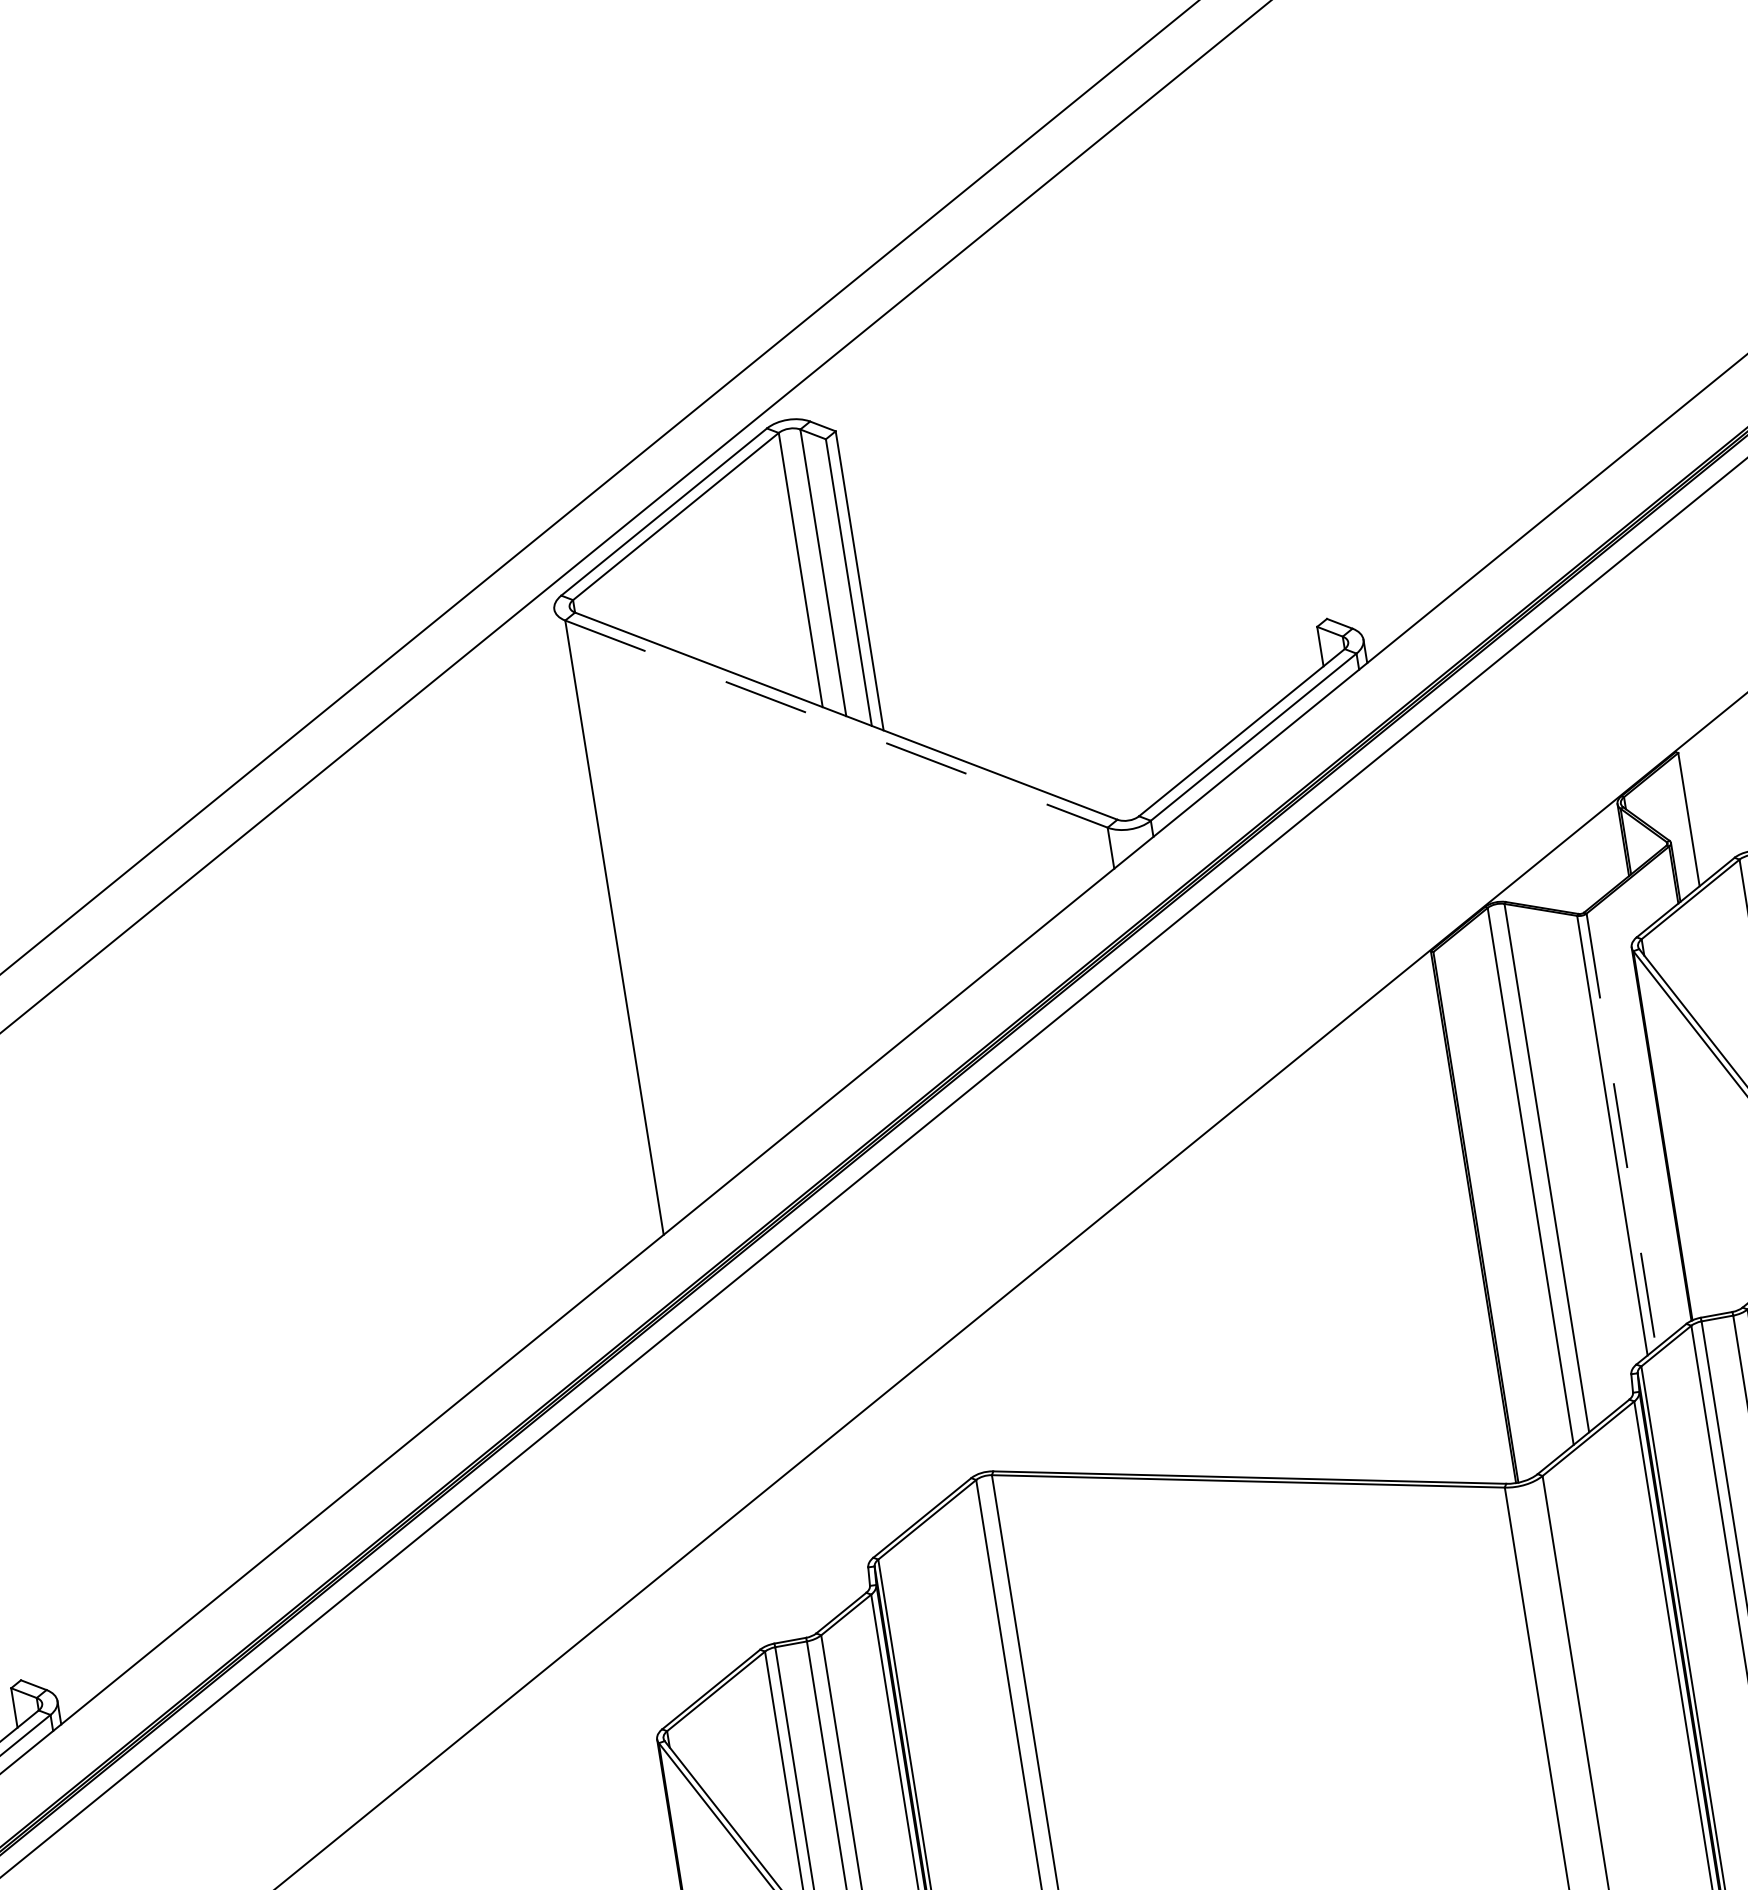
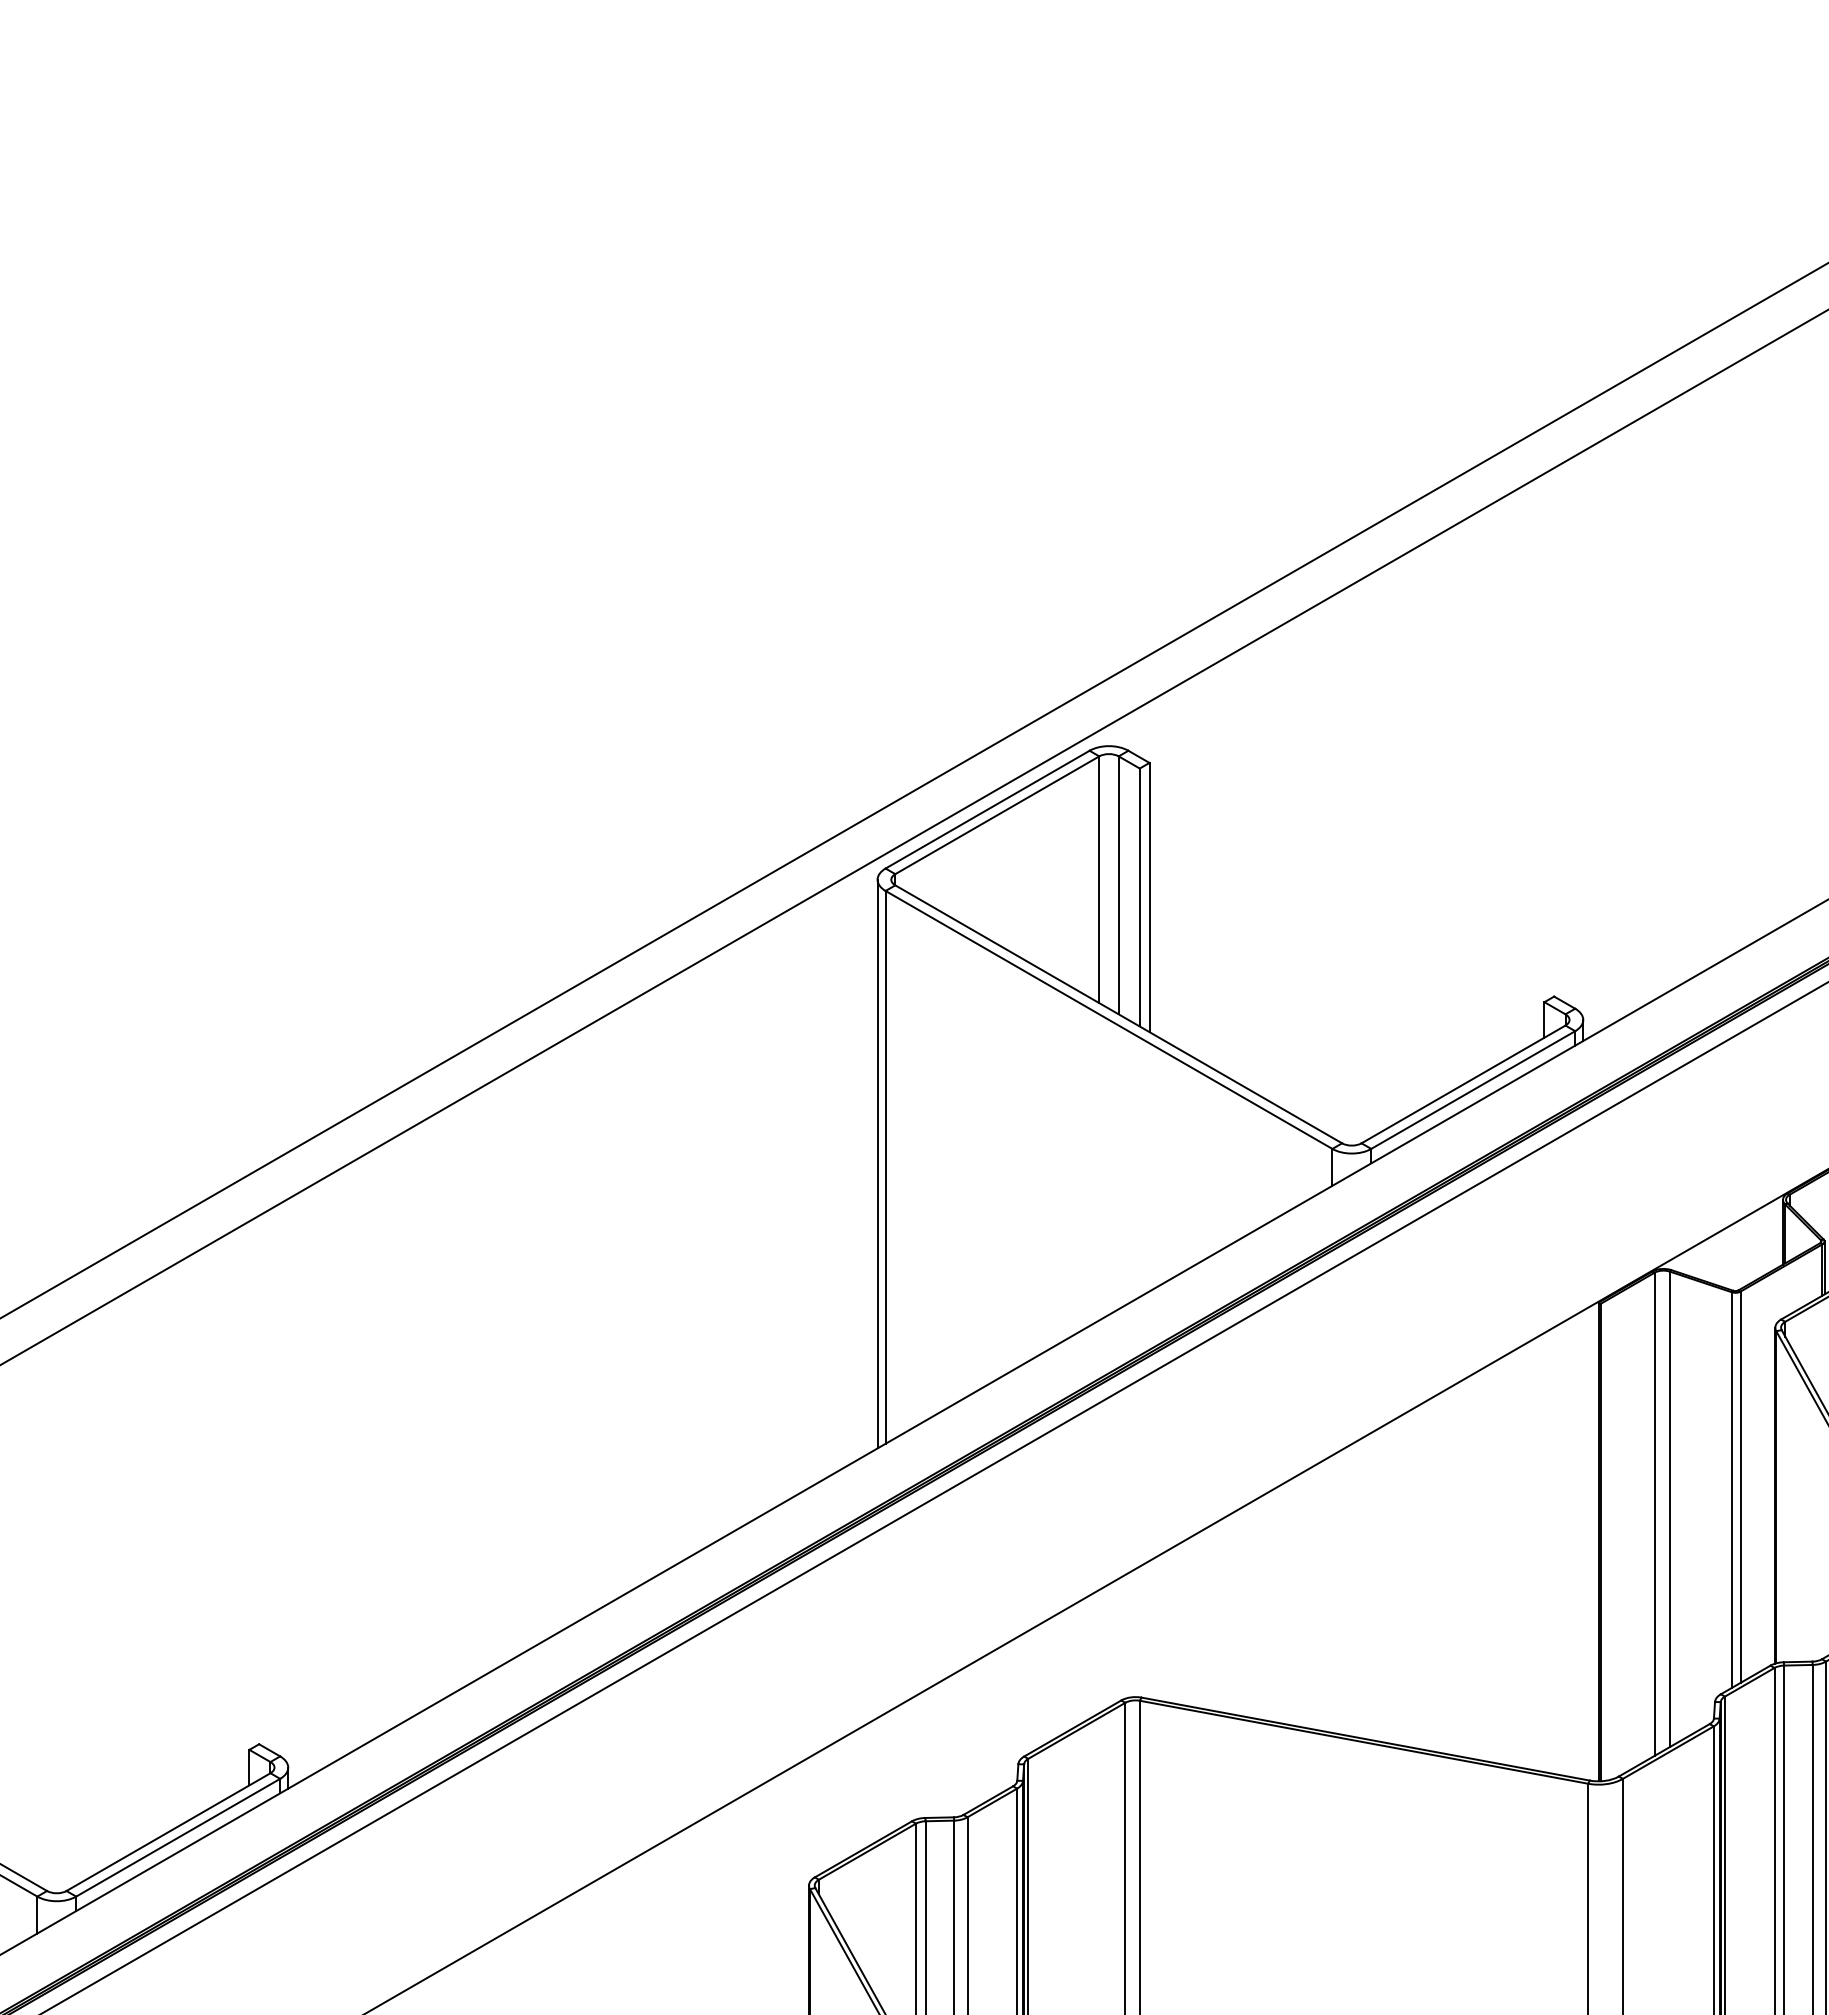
line: (836, 723) -> (1109, 1019), dashed -> solid
line: (604, 924) -> (877, 1163), added
line: (1621, 1131) -> (1740, 1487), dashed -> solid

